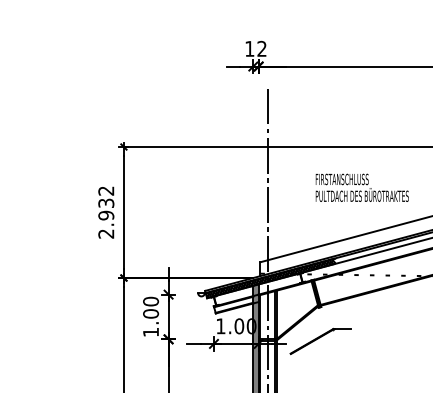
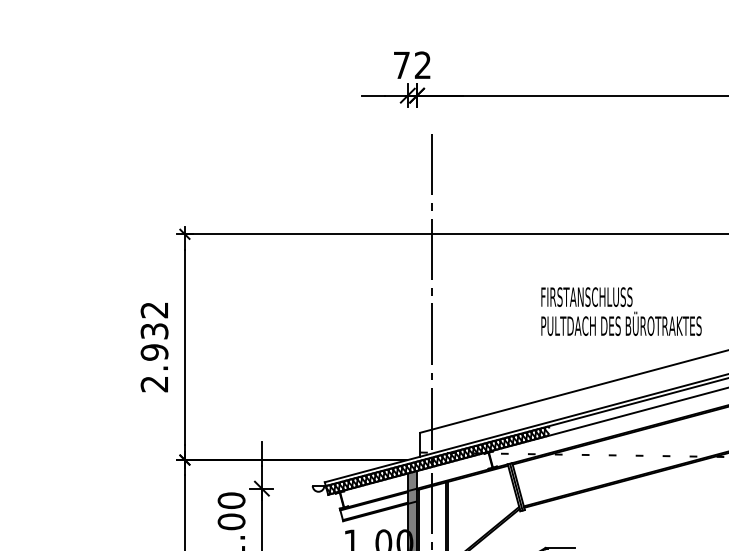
text: (249, 48) -> (401, 64), 12 -> 72
text: (361, 187) -> (620, 310), moved

